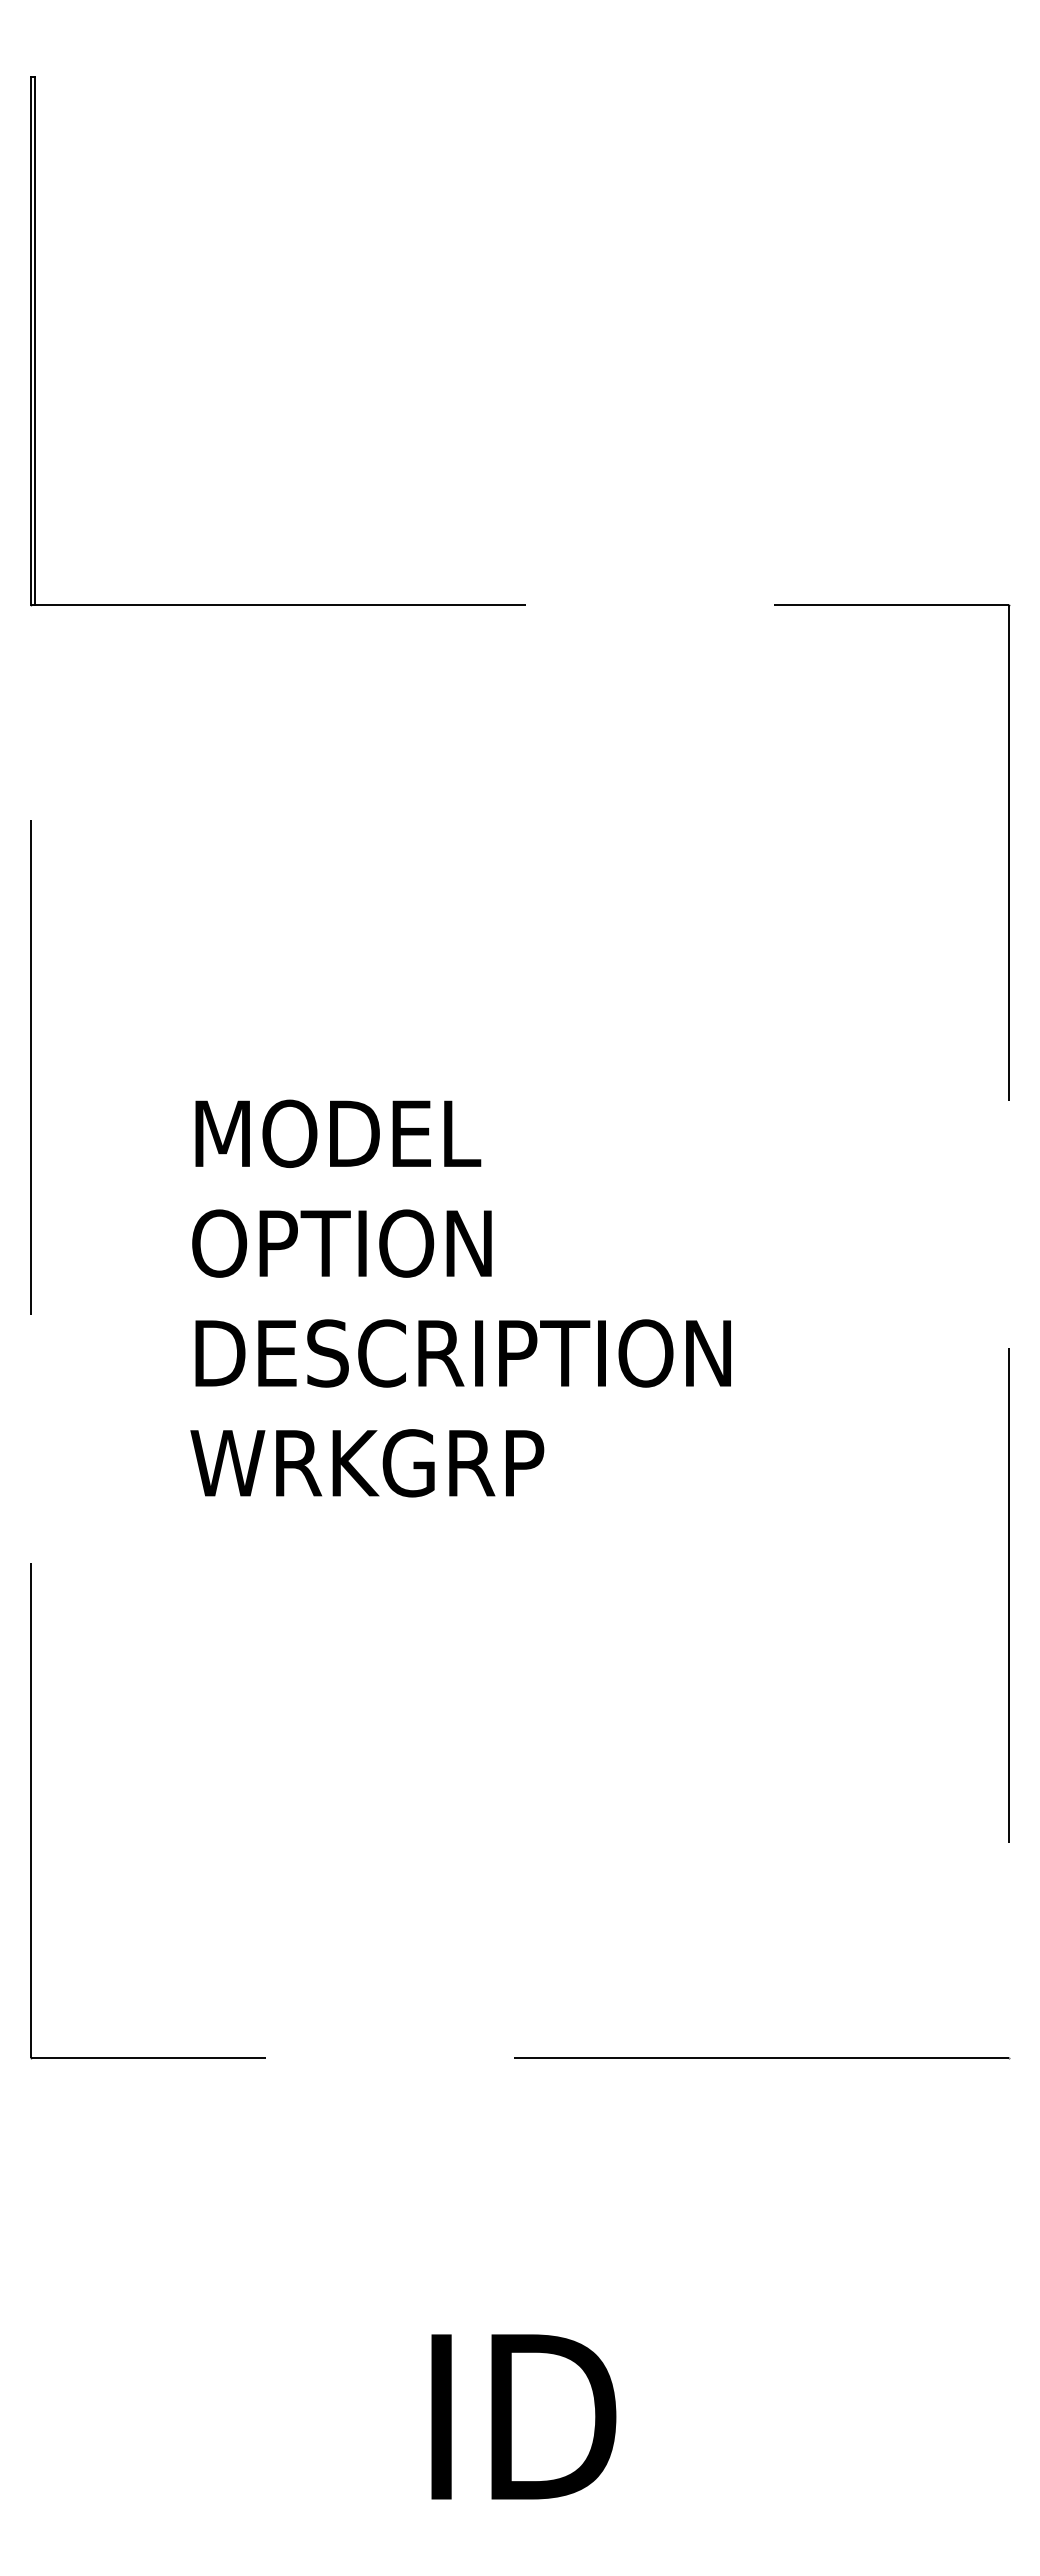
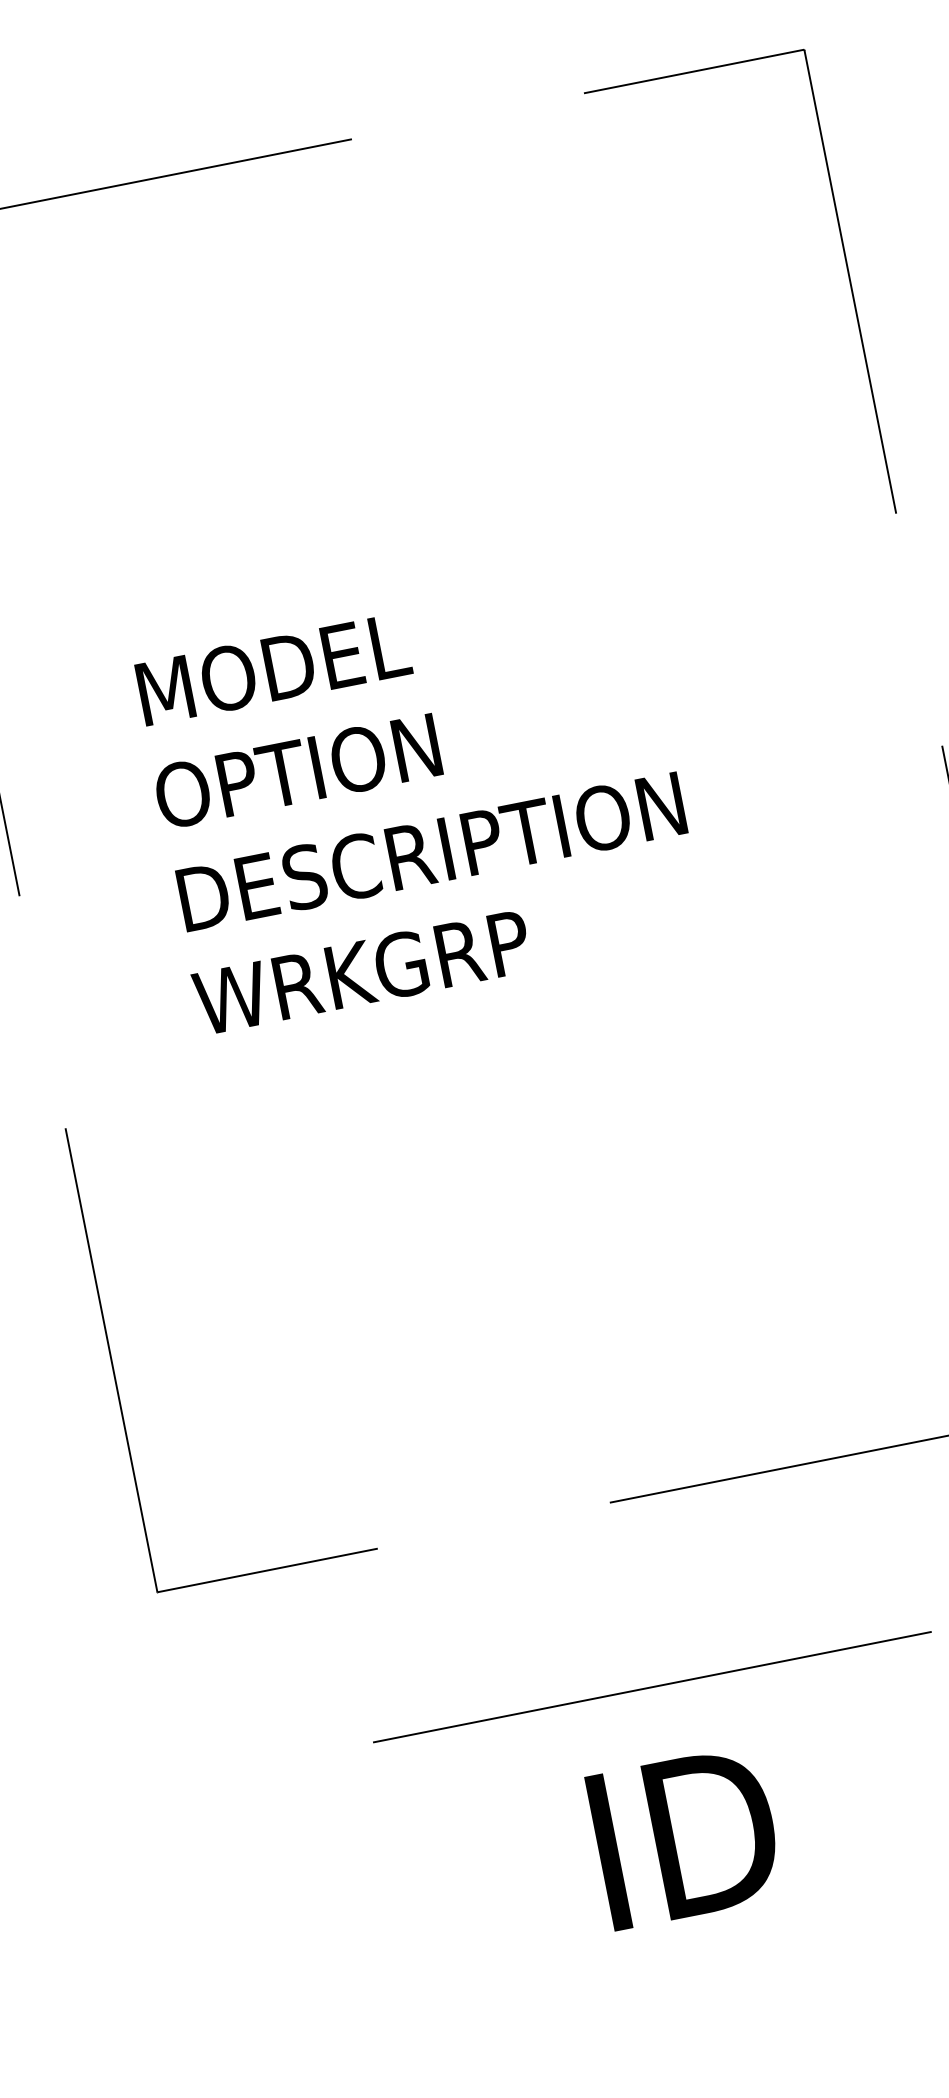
line: (519, 2256) -> (652, 1687), added

